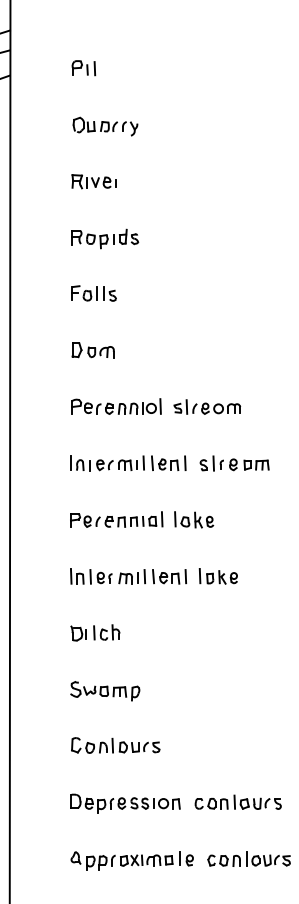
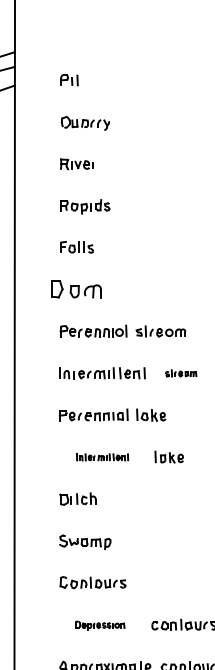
part: (92, 350) -> (75, 289), size x1.6
part: (234, 463) -> (181, 373), size x0.6
part: (128, 576) -> (102, 457), size x0.6
part: (125, 803) -> (100, 625), size x0.6

